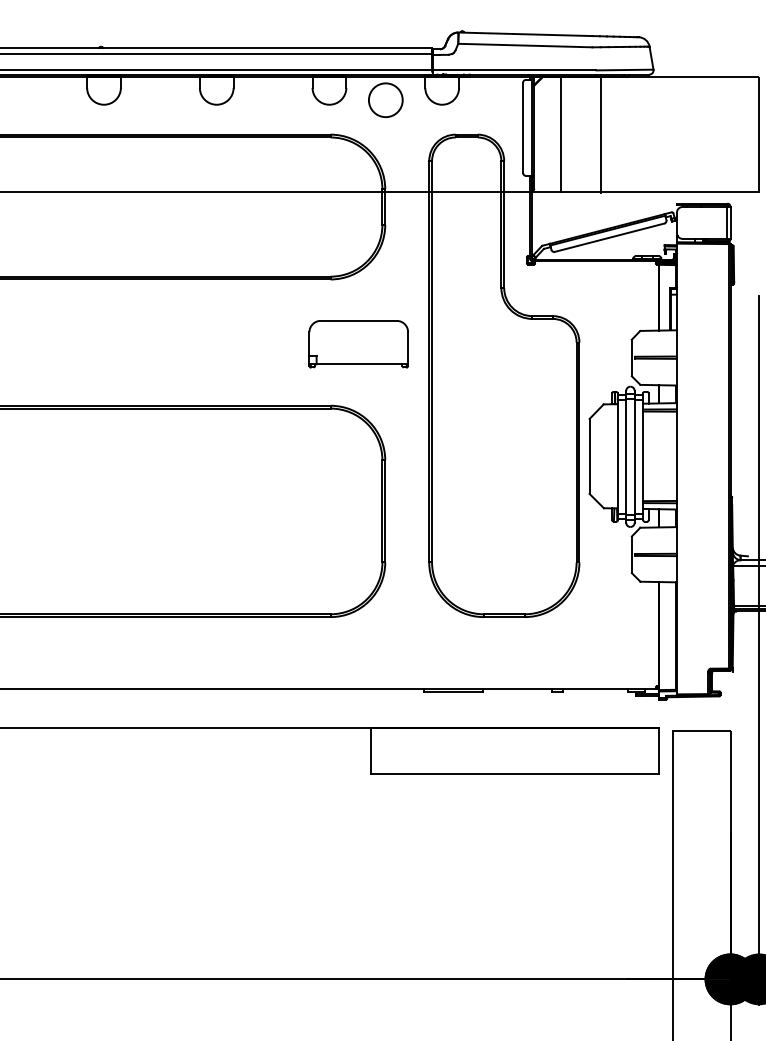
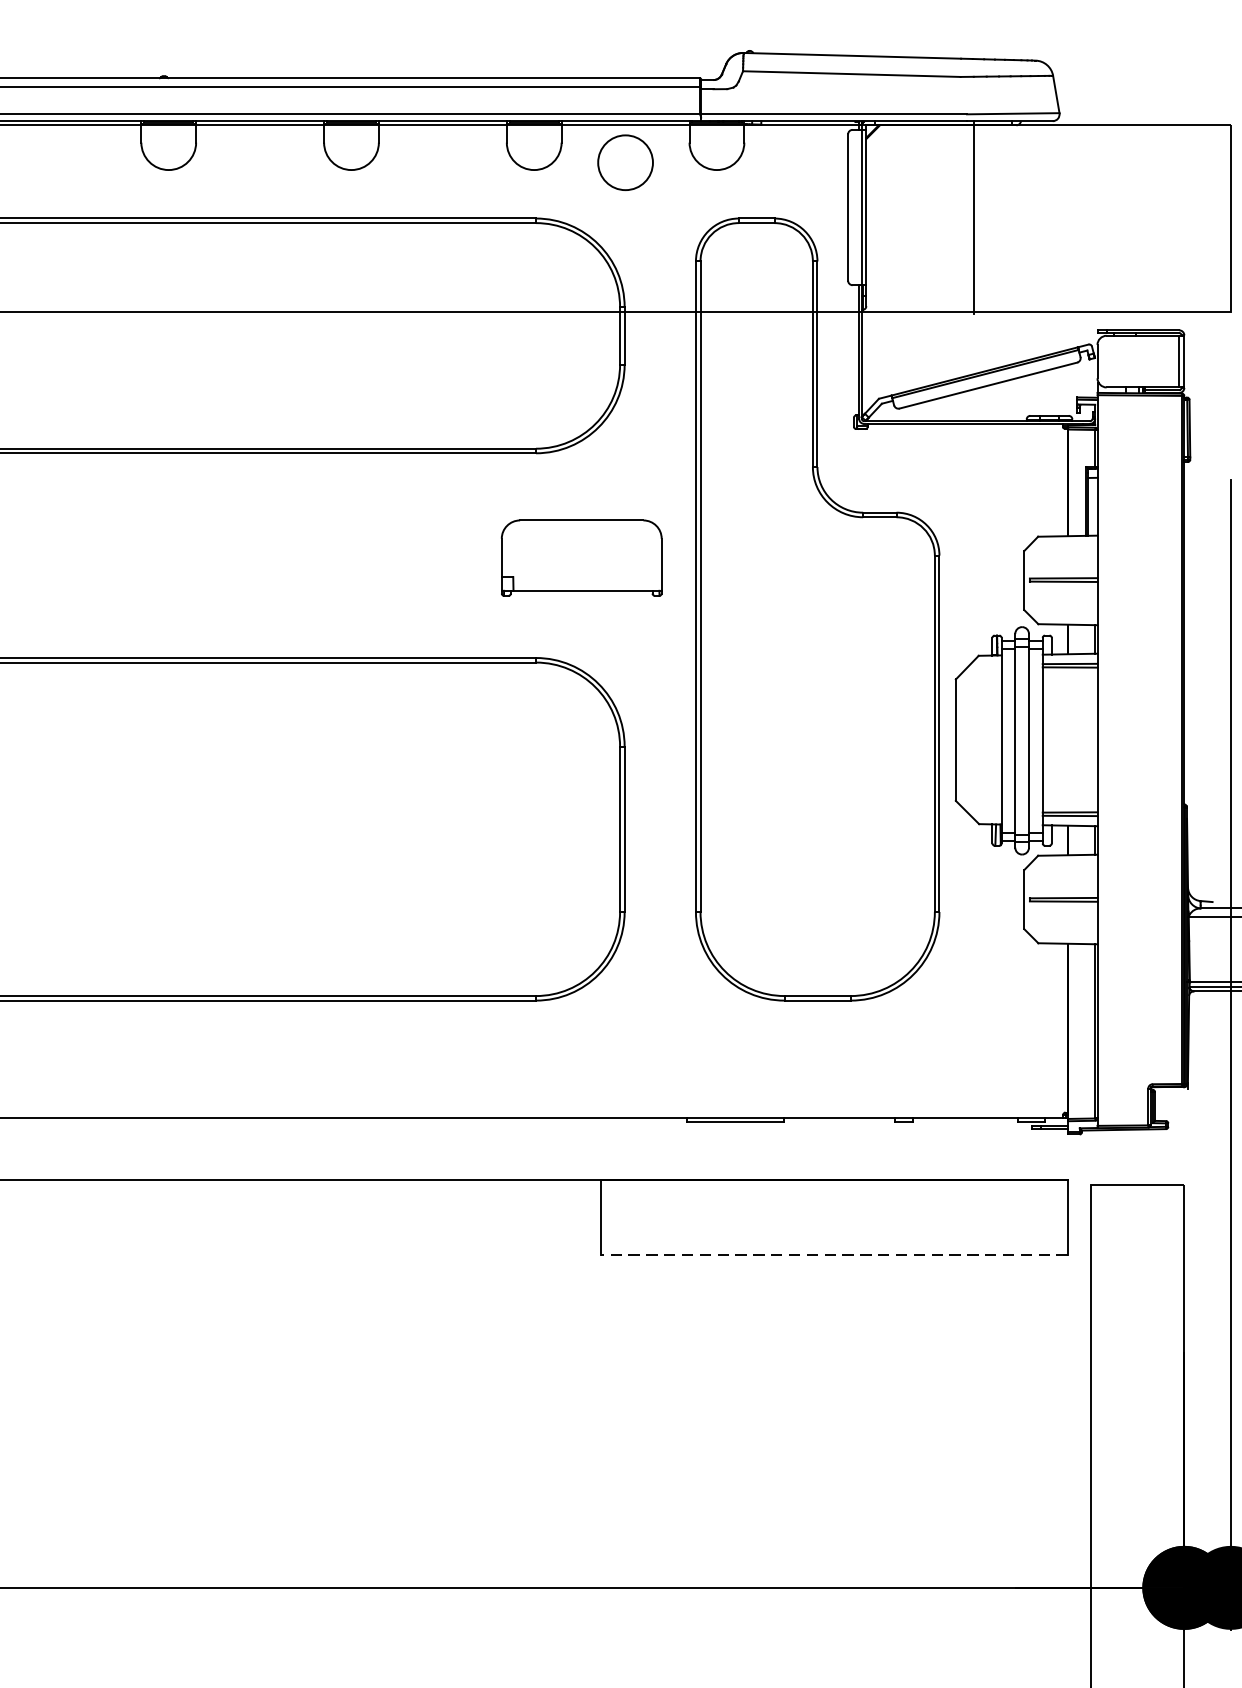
line: (560, 134) -> (908, 218), removed
line: (514, 773) -> (834, 1254), solid -> dashed

